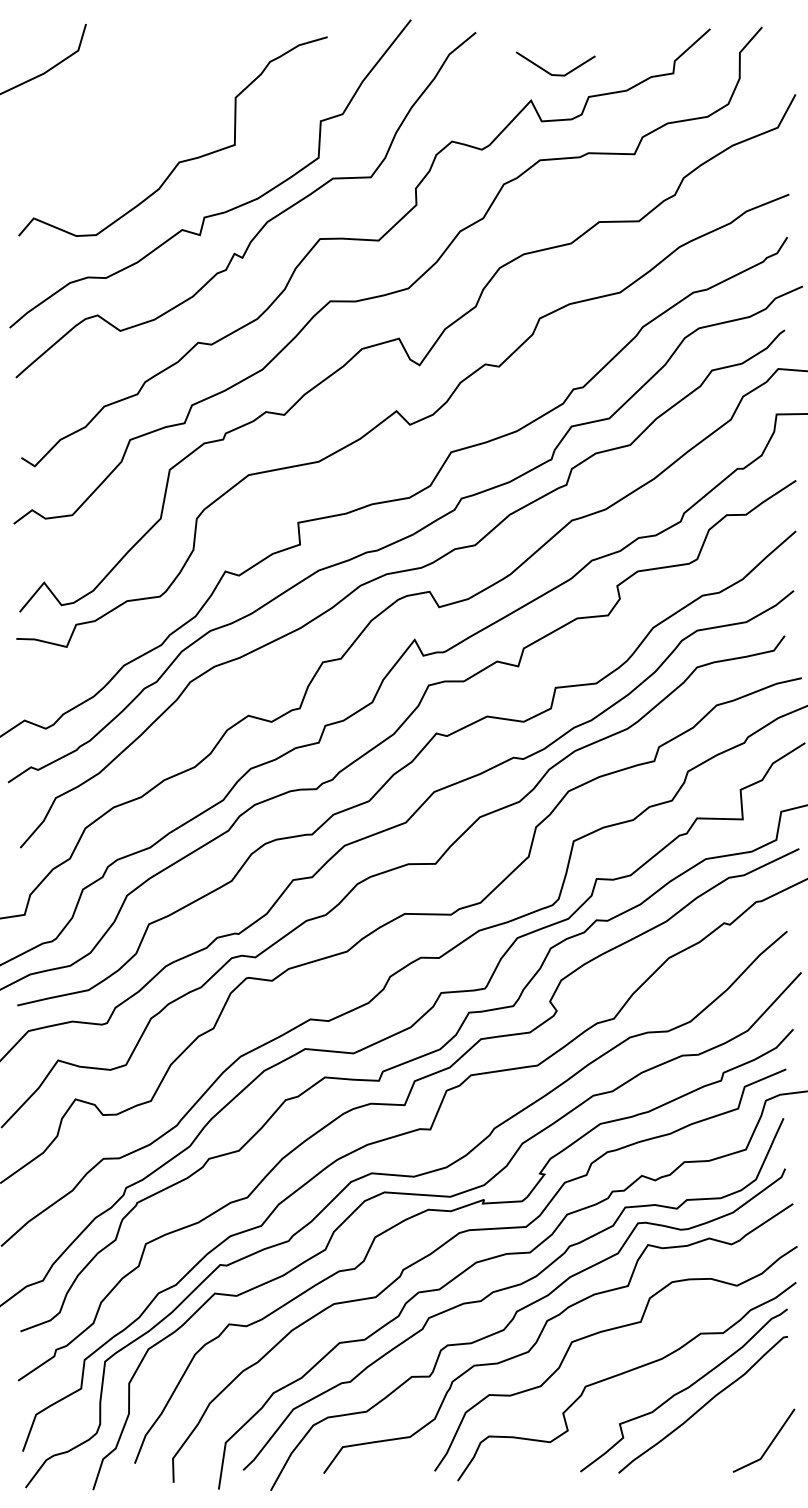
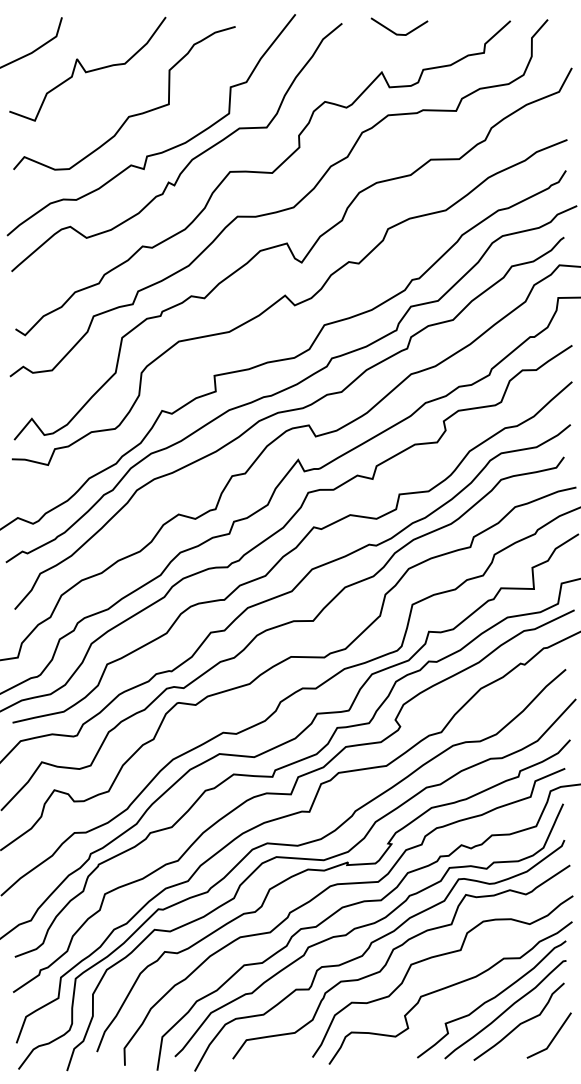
line: (548, 71) -> (394, 32), moved
curve: (122, 98) -> (88, 70), added
curve: (723, 1423) -> (520, 1023), added

